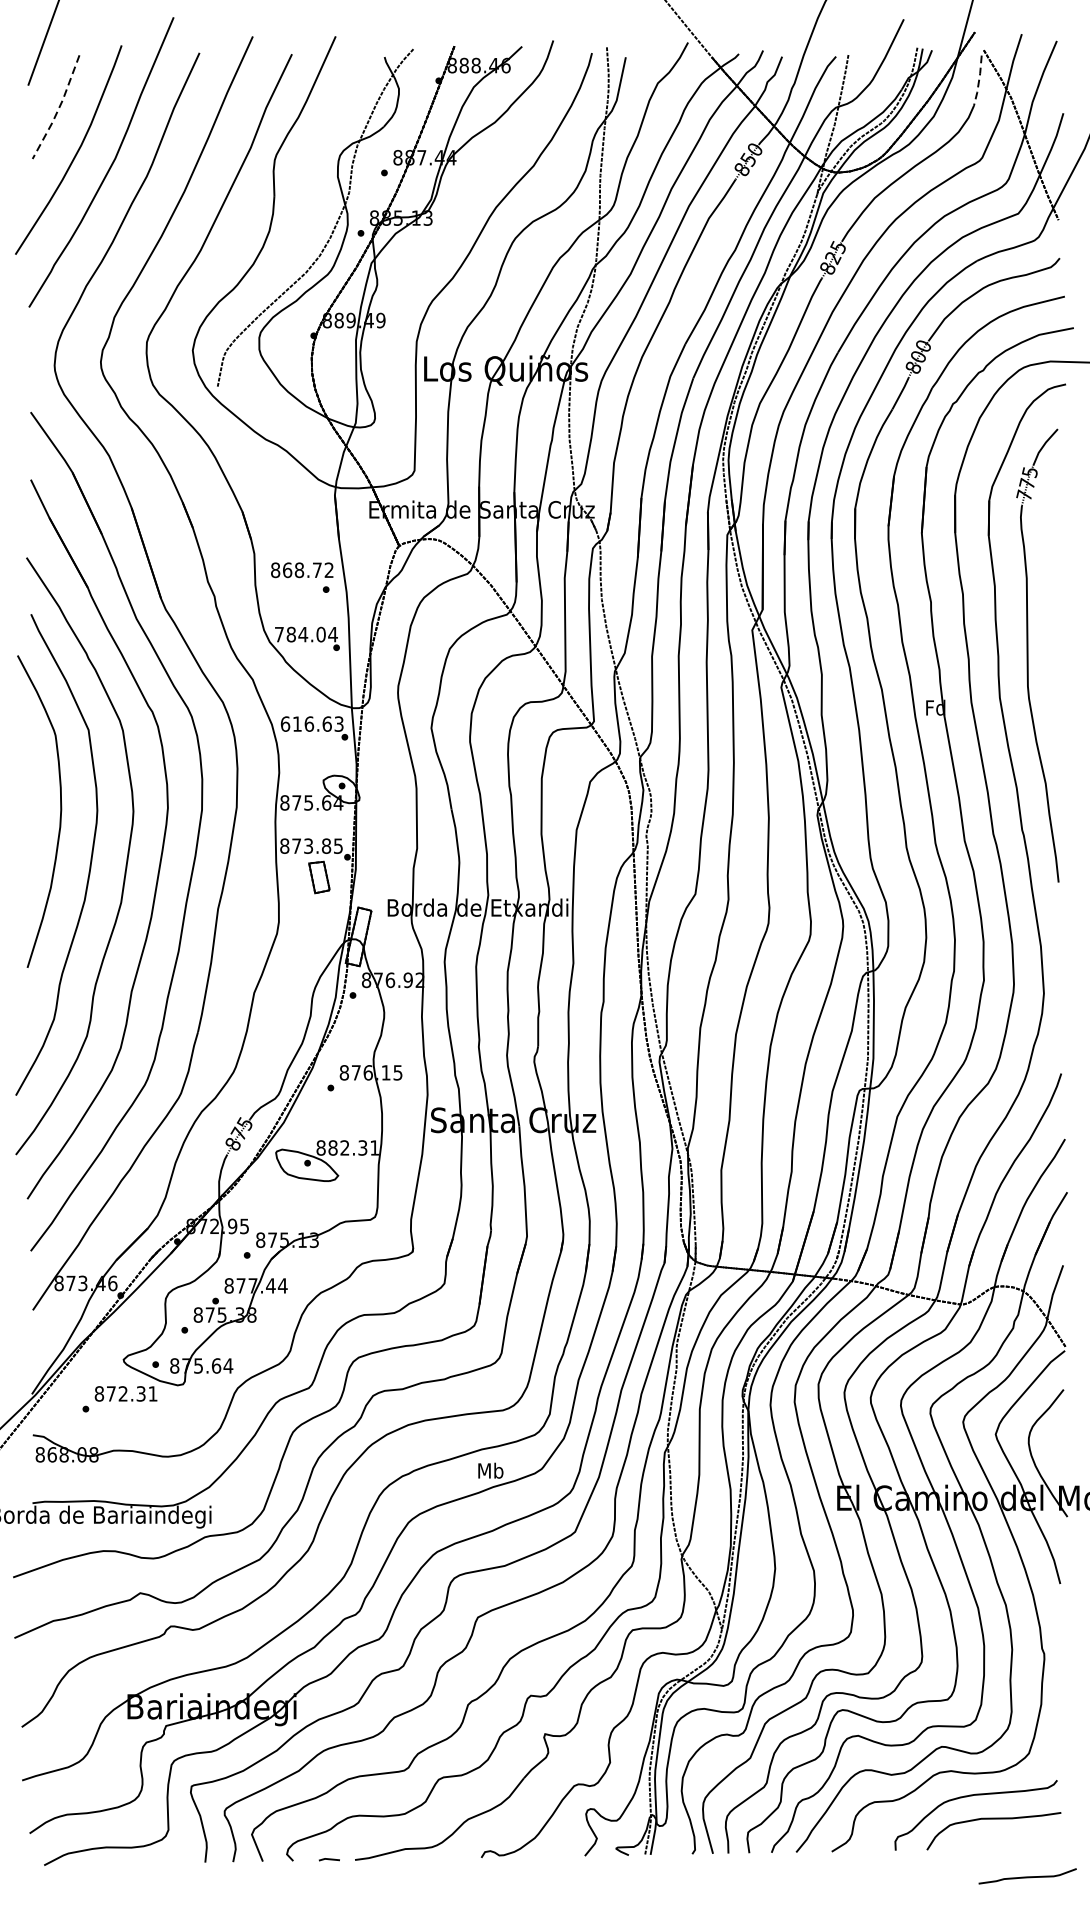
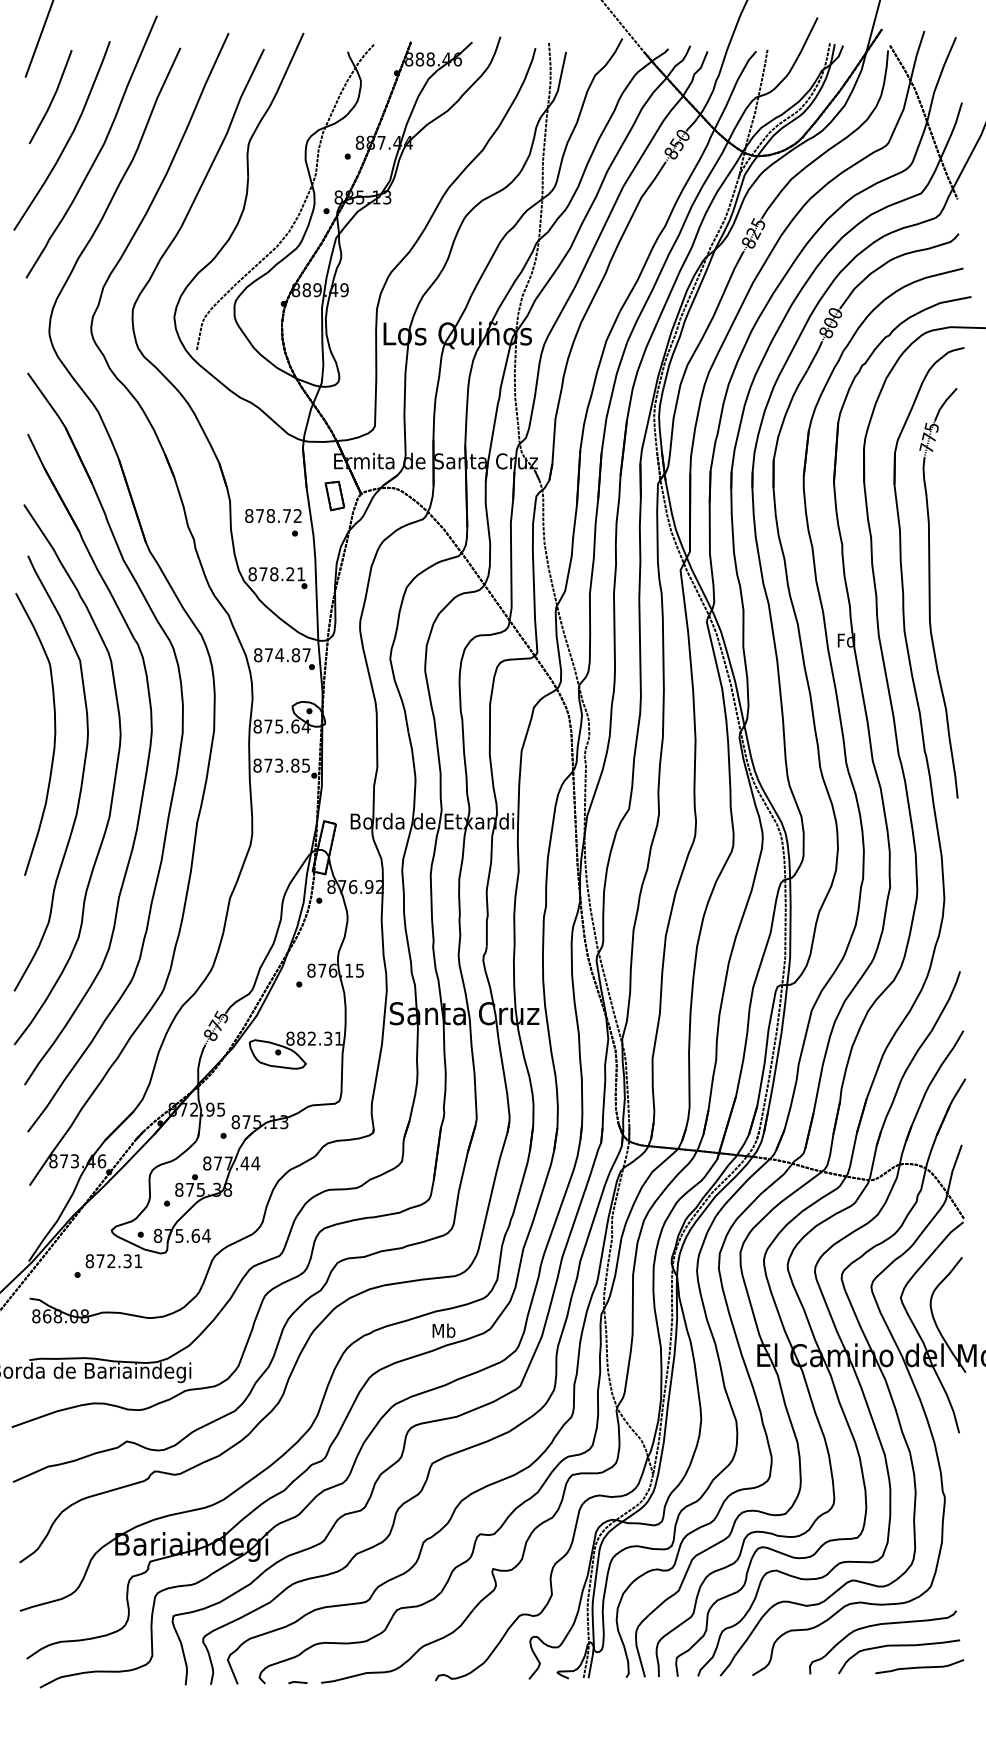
line: (978, 81) -> (885, 73), dashed -> solid
line: (59, 108) -> (53, 98), dashed -> solid
text: (288, 570) -> (260, 516), 868.72 -> 878.72
text: (305, 634) -> (276, 574), 784.04 -> 878.21
text: (312, 724) -> (282, 655), 616.63 -> 874.87
part: (318, 876) -> (334, 495), moved
curve: (1027, 1876) -> (919, 1666), moved

